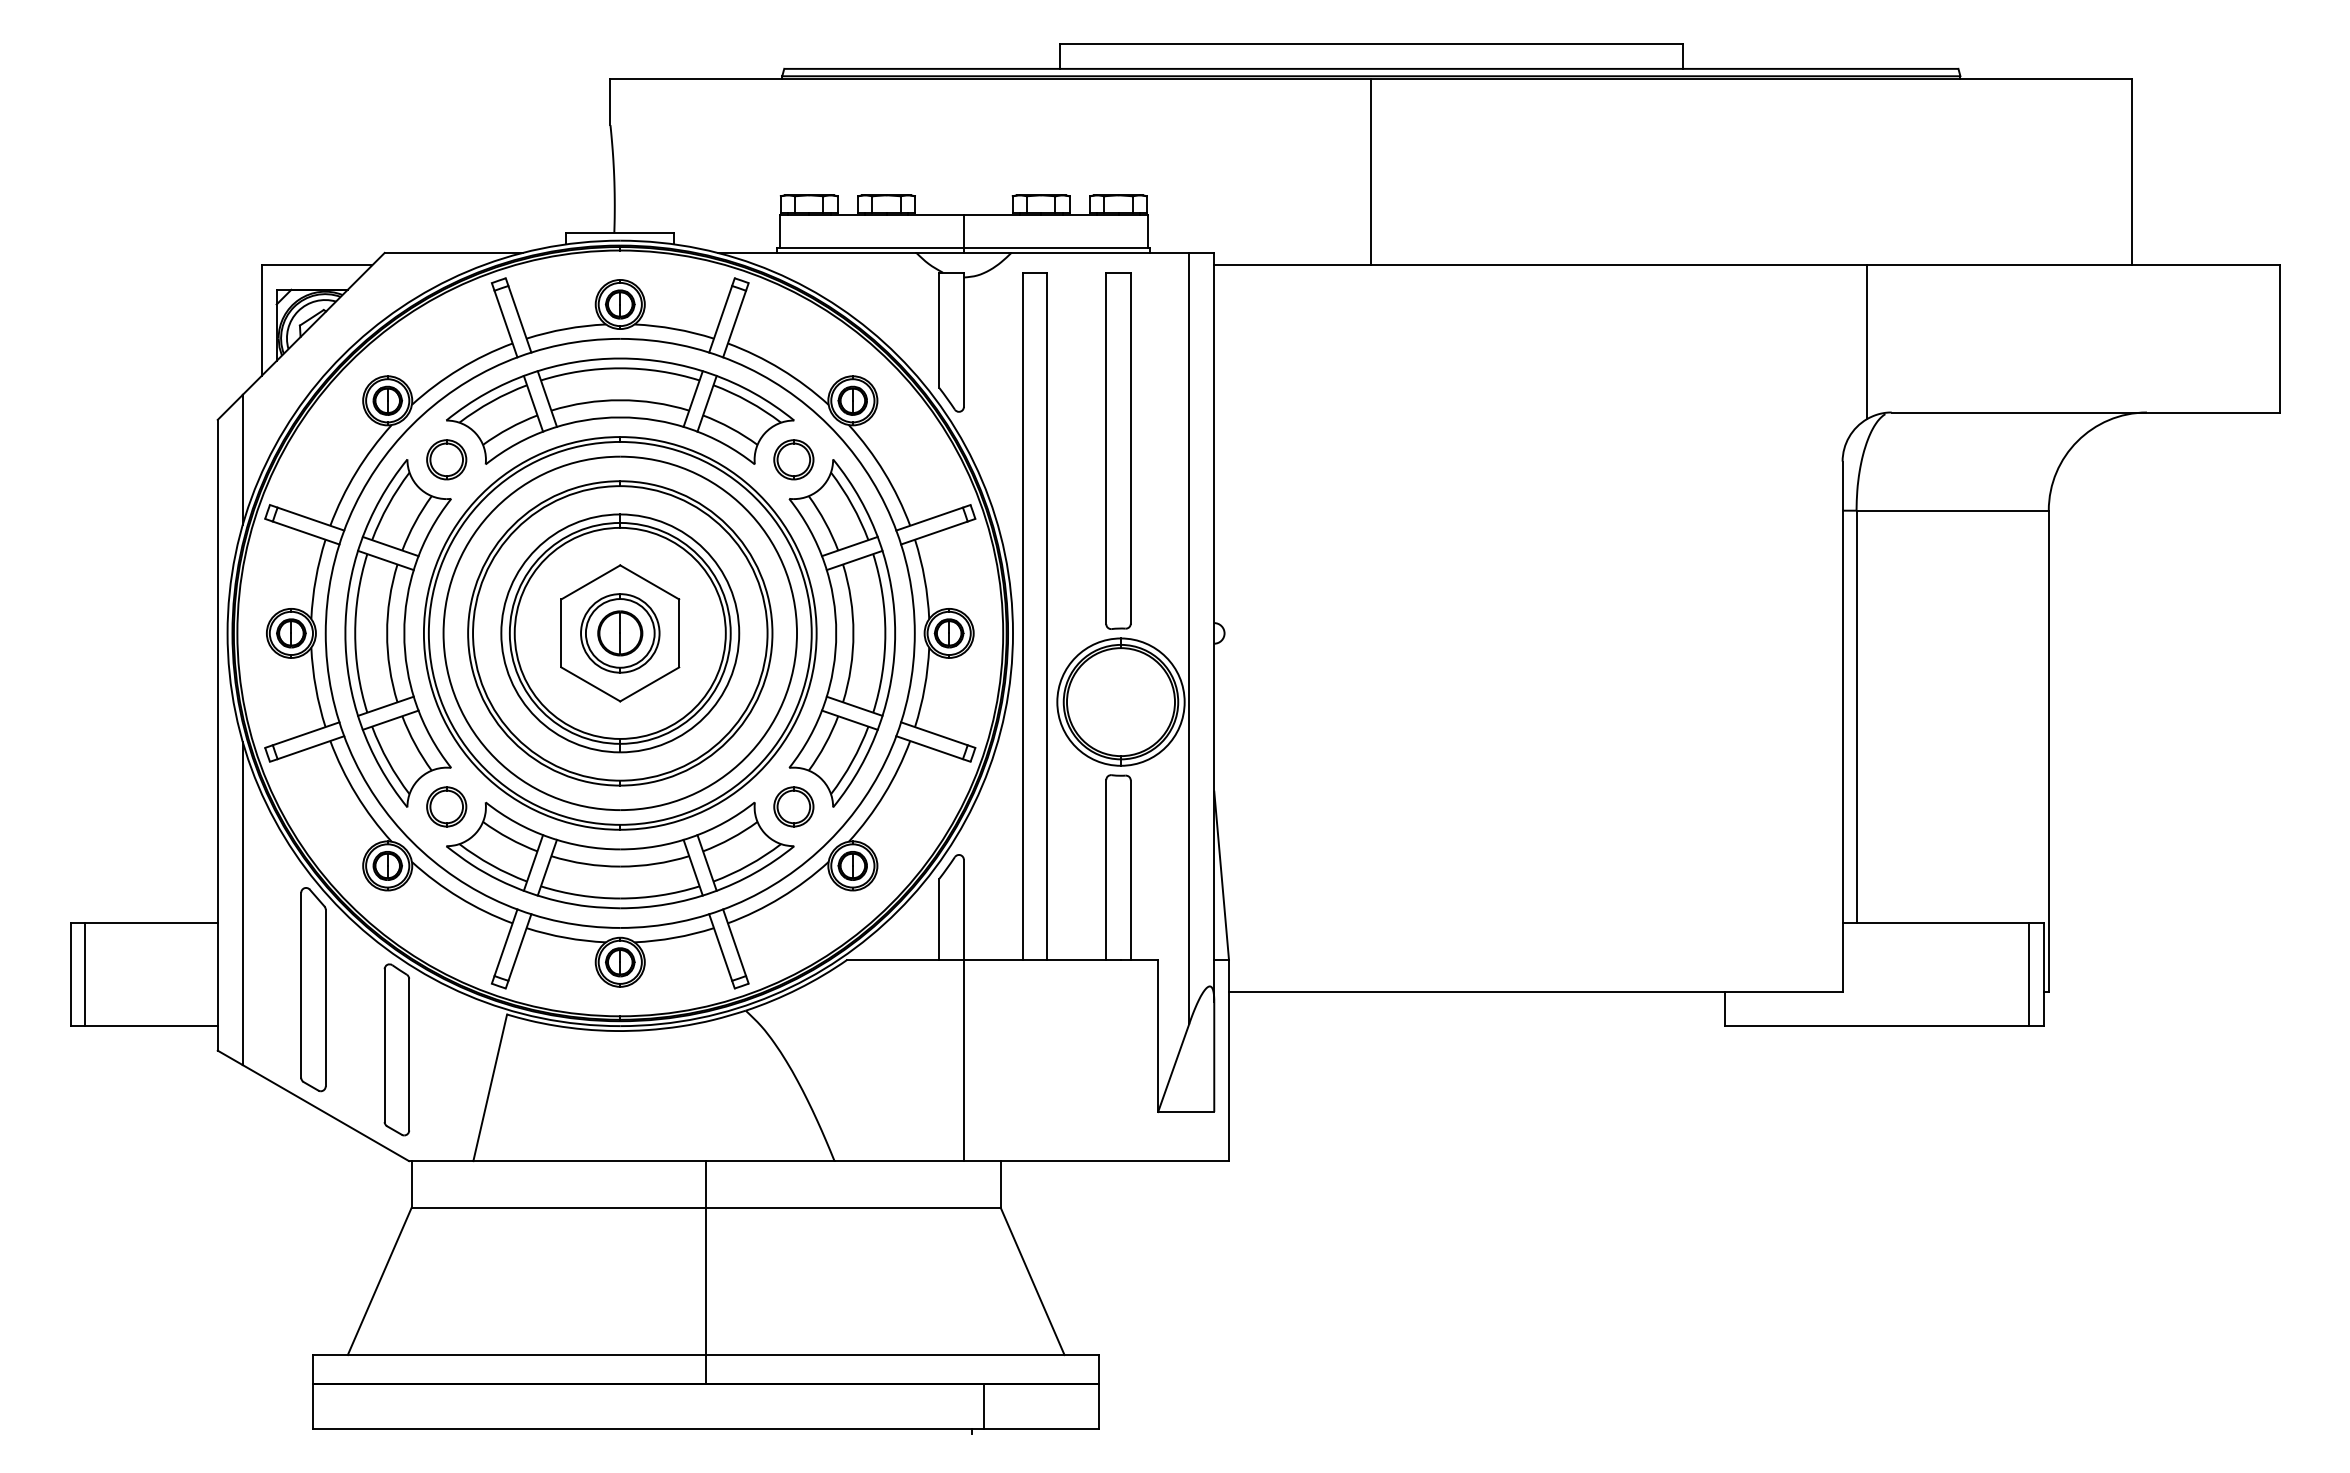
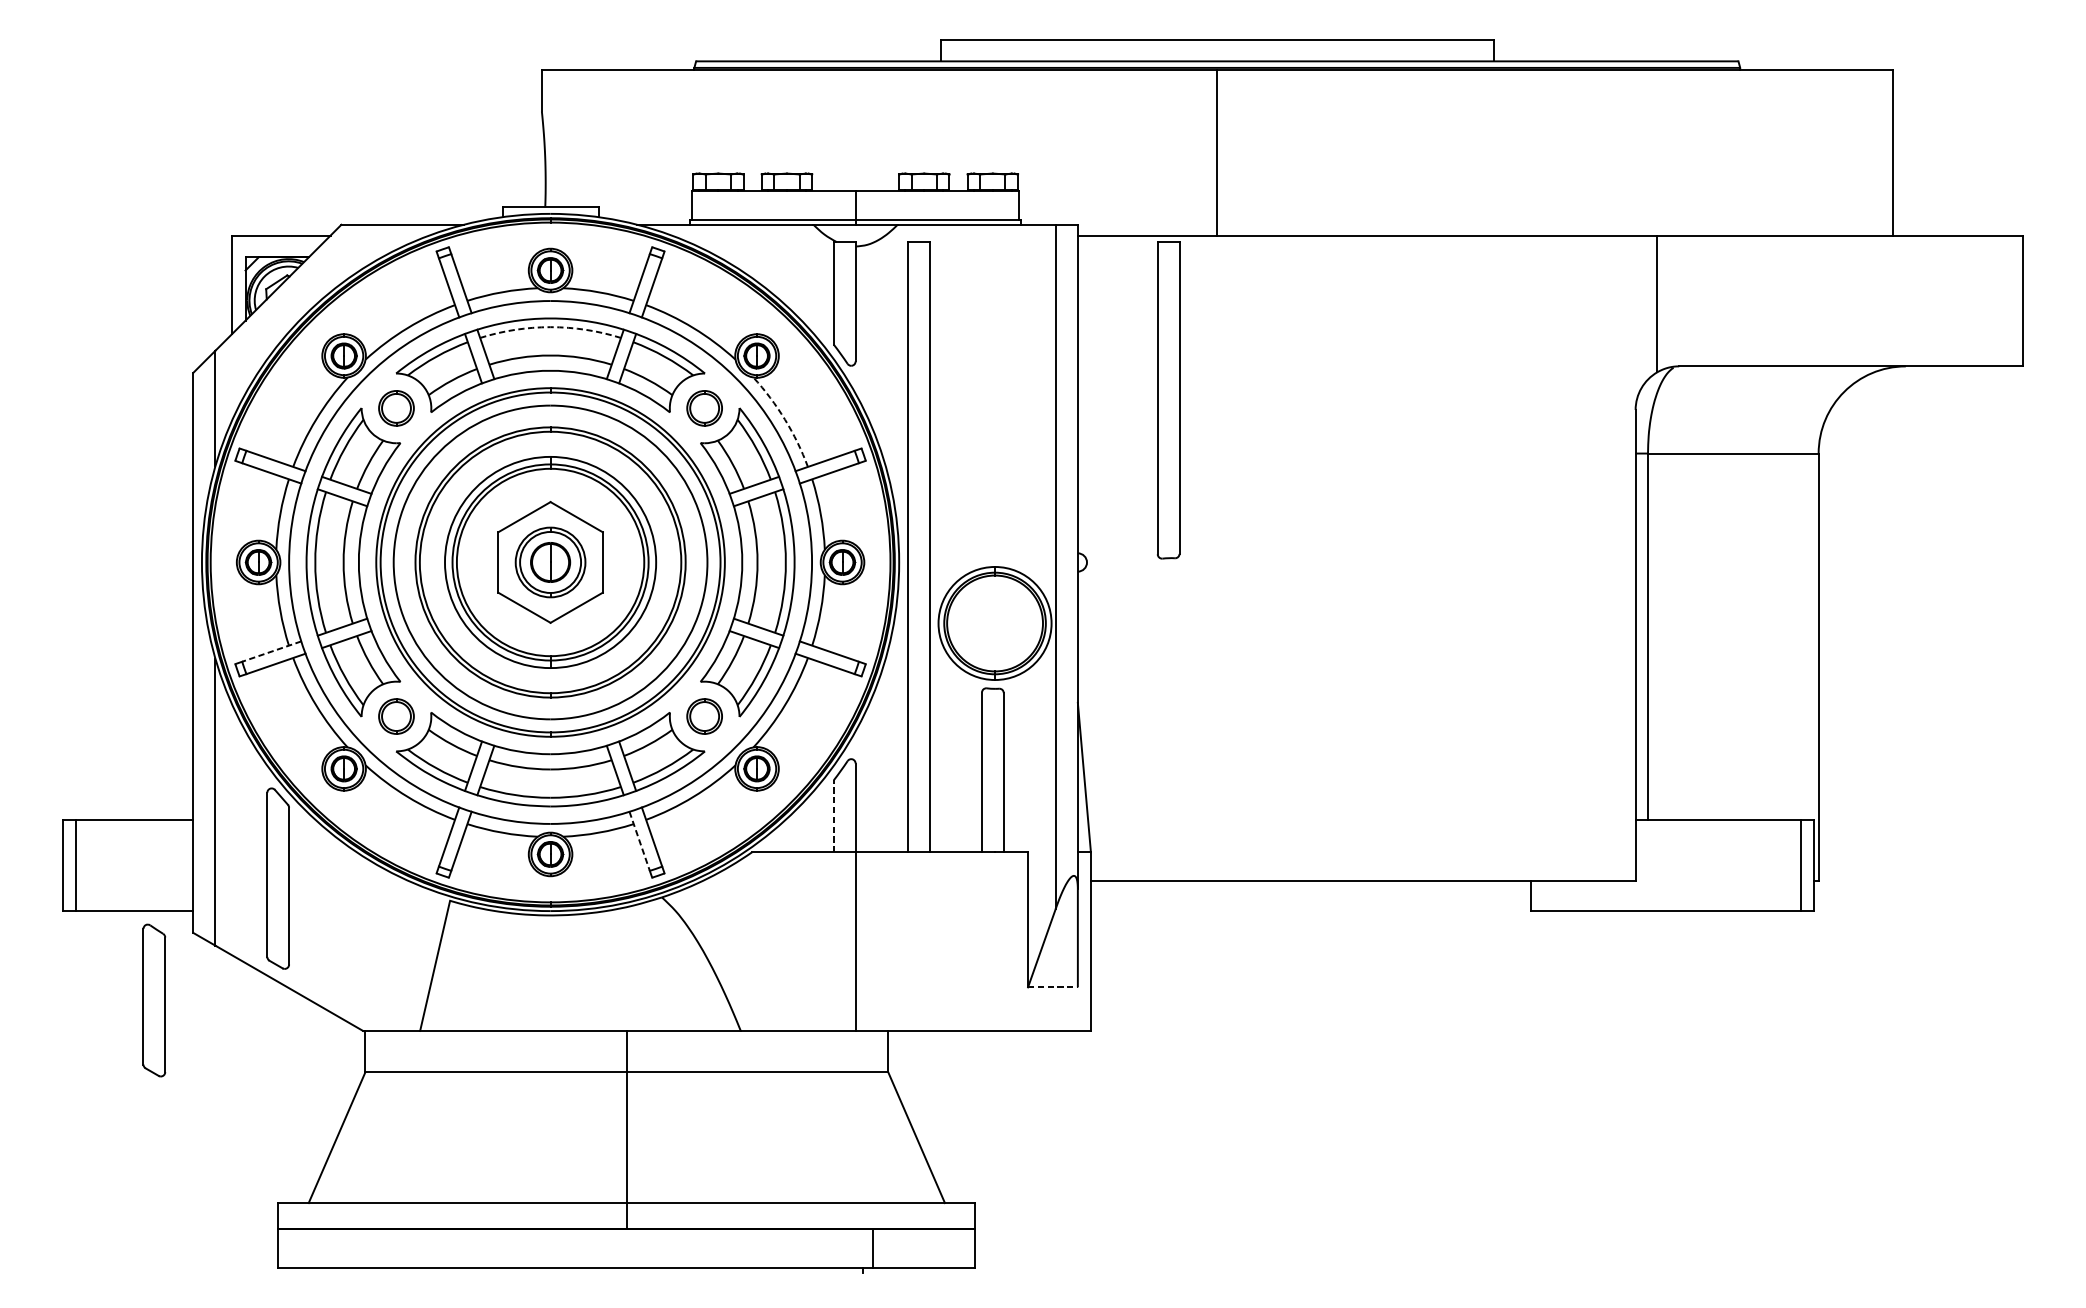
arc: (620, 368) -> (550, 327), solid -> dashed
part: (1118, 450) -> (1168, 400), moved
arc: (884, 472) -> (785, 419), solid -> dashed
line: (305, 733) -> (271, 651), solid -> dashed
line: (939, 919) -> (833, 816), solid -> dashed
line: (720, 947) -> (639, 841), solid -> dashed
part: (396, 1049) -> (153, 1000), moved
line: (1186, 1112) -> (1053, 987), solid -> dashed

